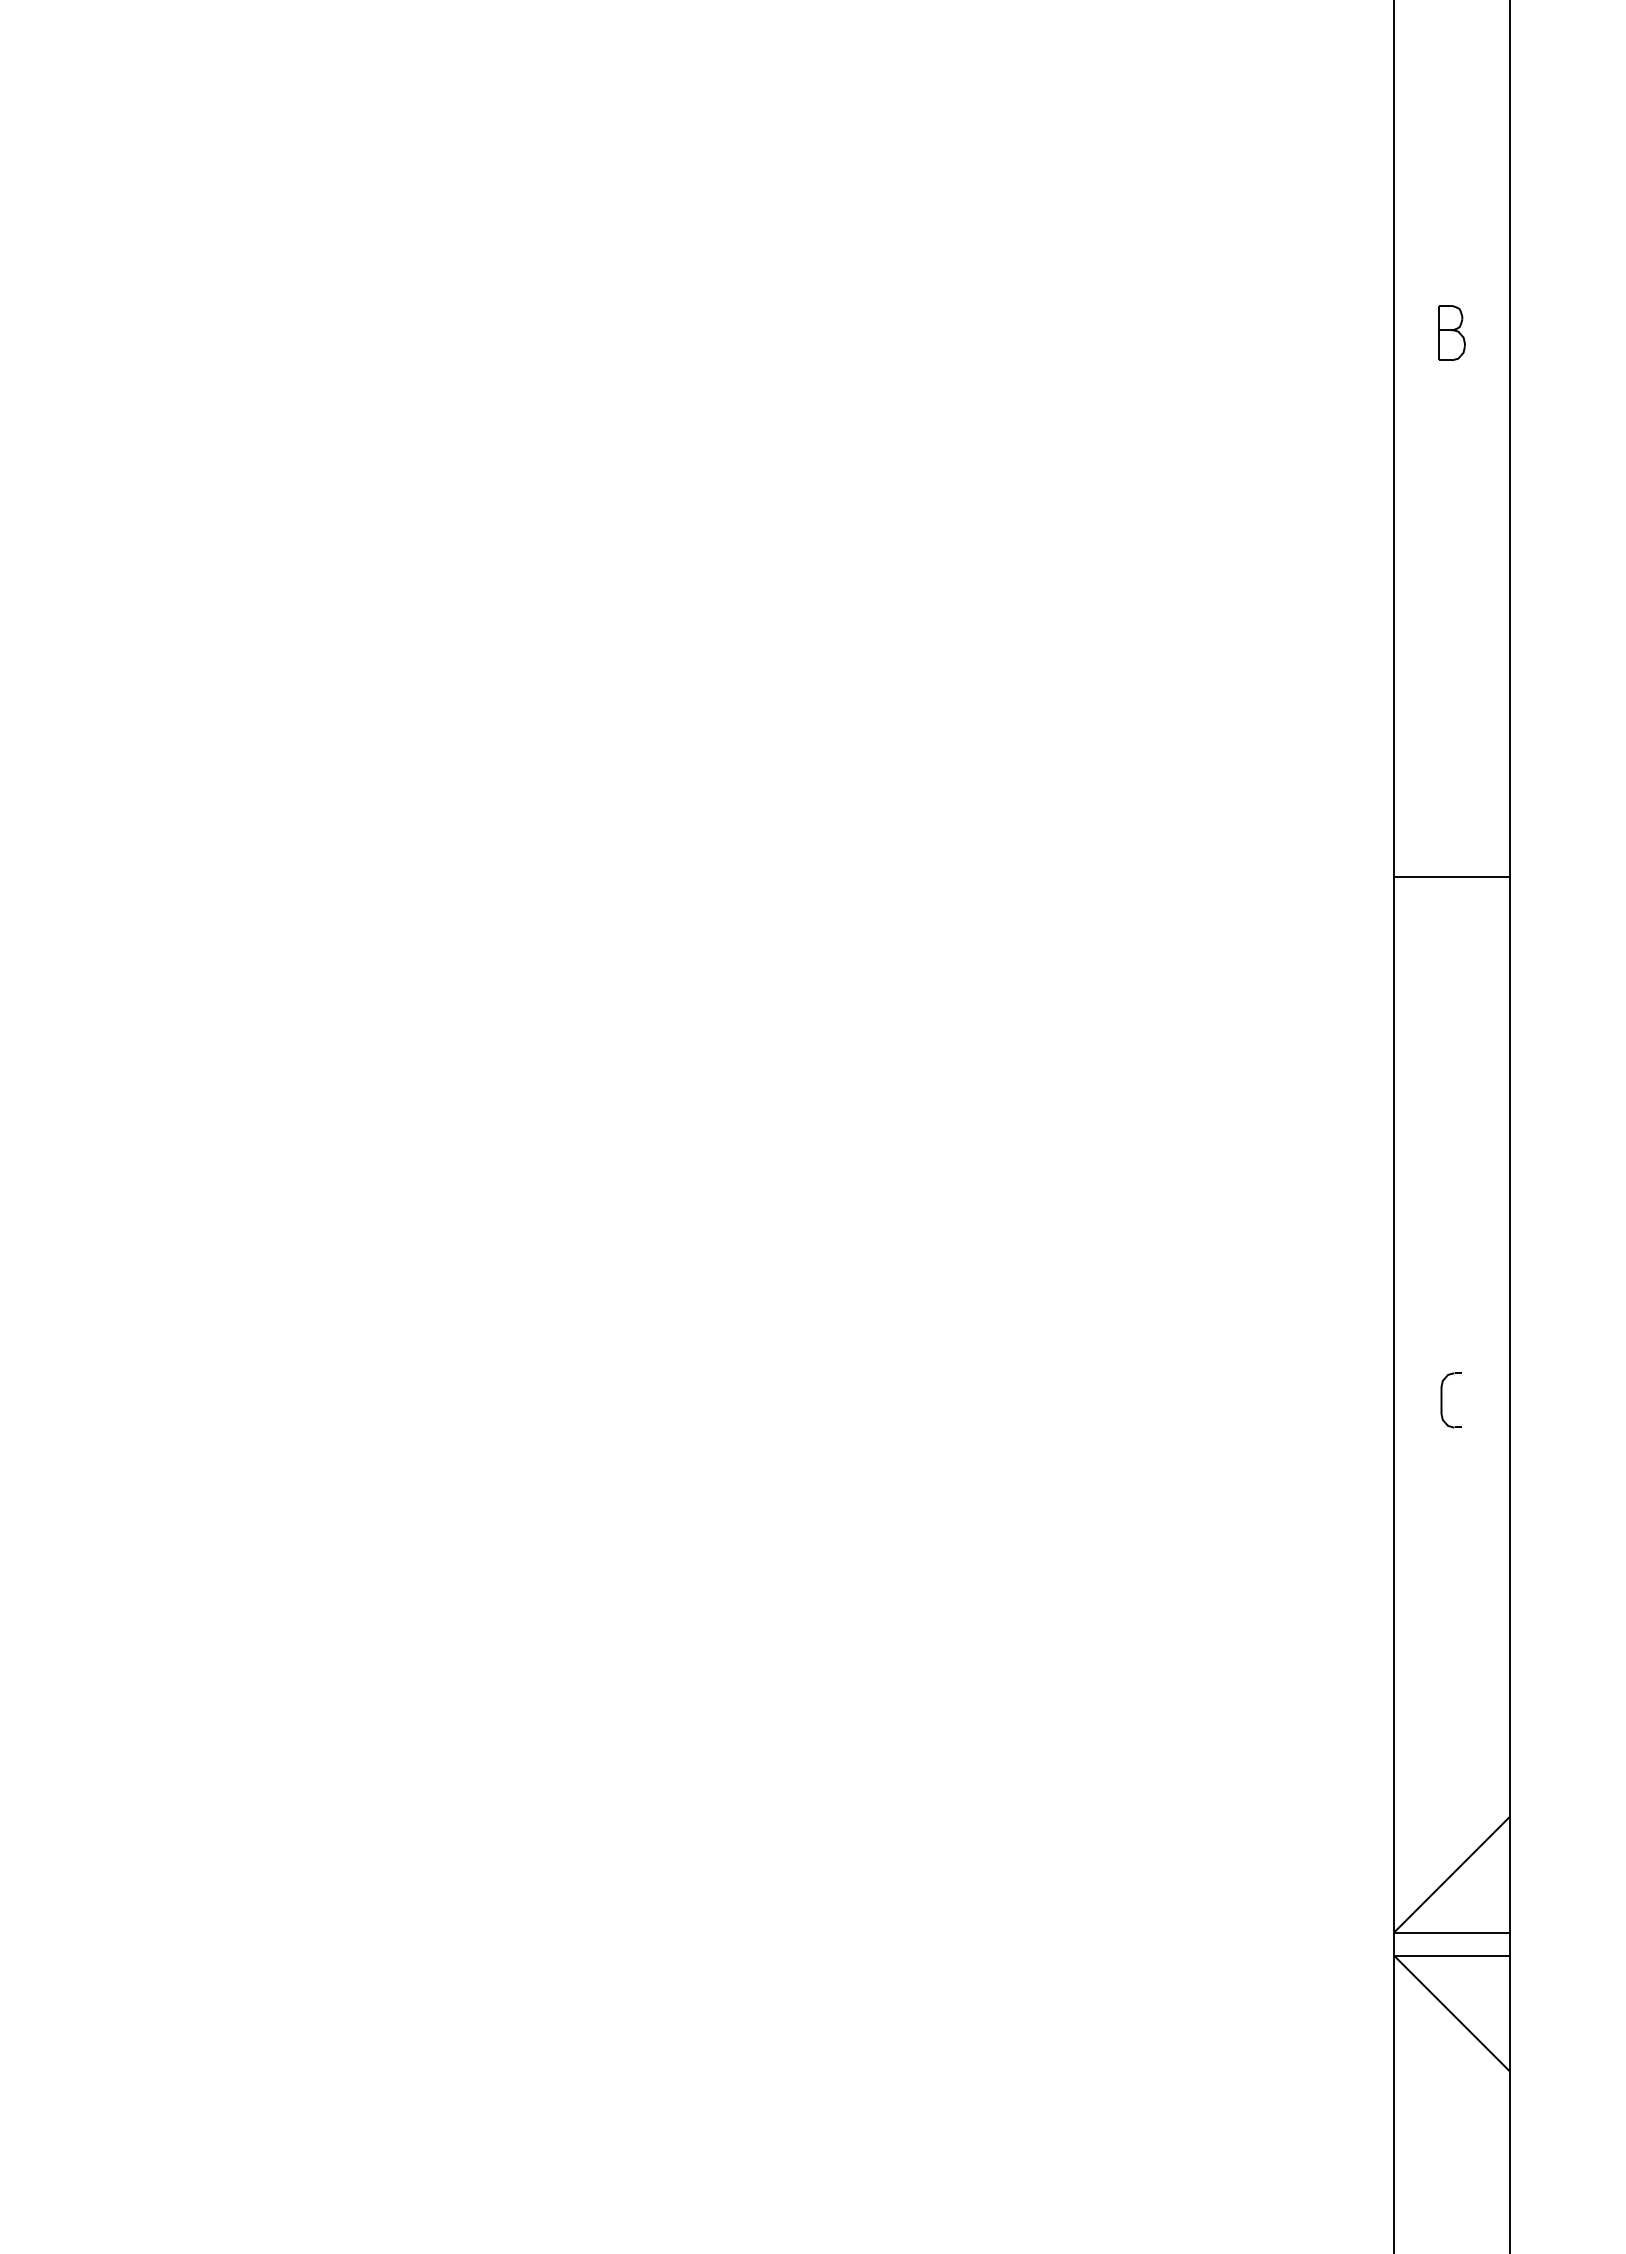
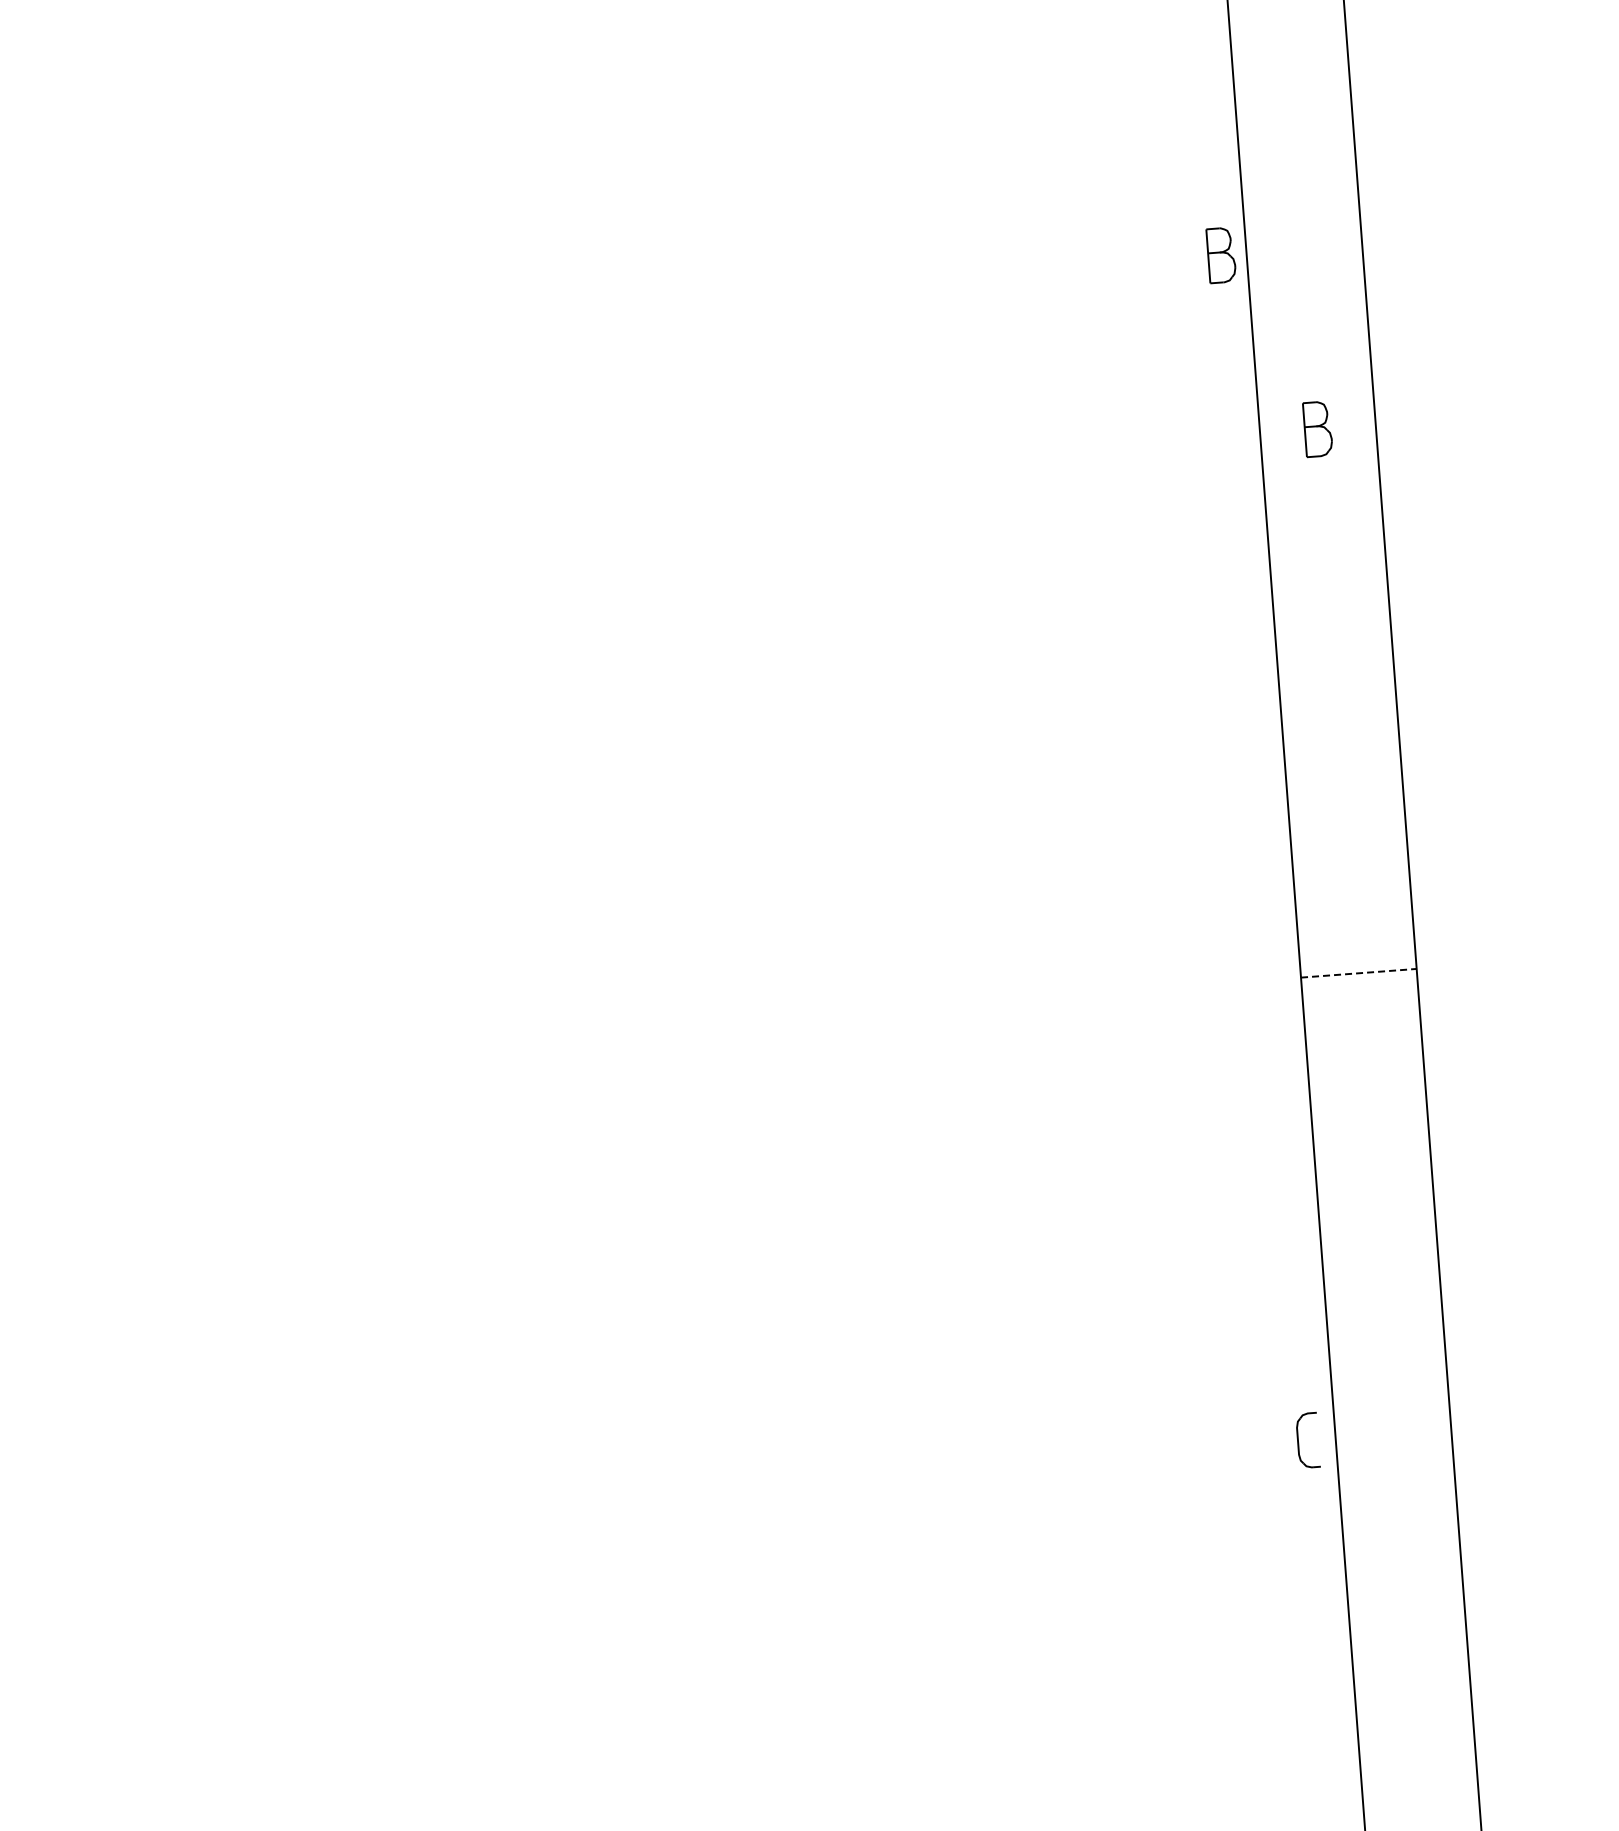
part: (1368, 152) -> (1220, 254), added
line: (1451, 876) -> (1358, 972), solid -> dashed
part: (1442, 1400) -> (1299, 1441), moved

